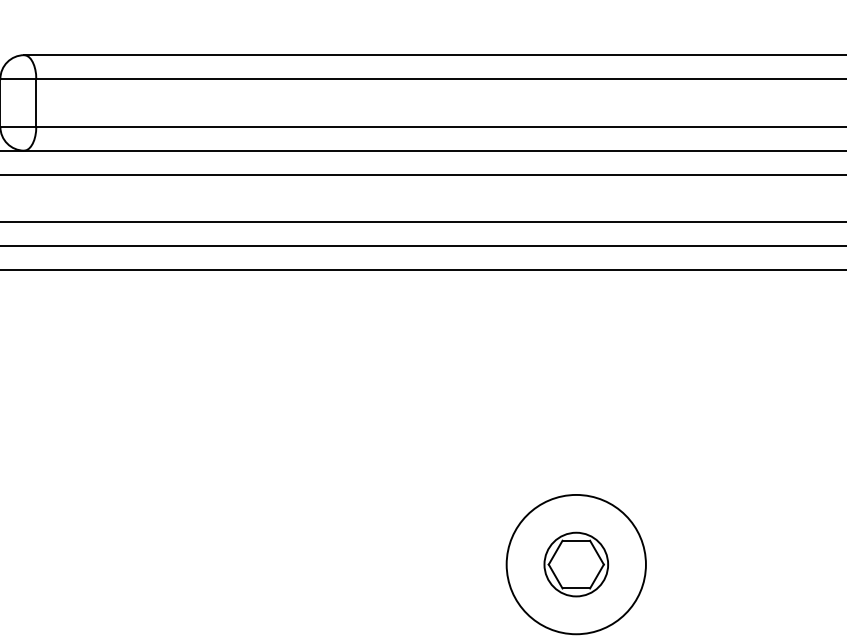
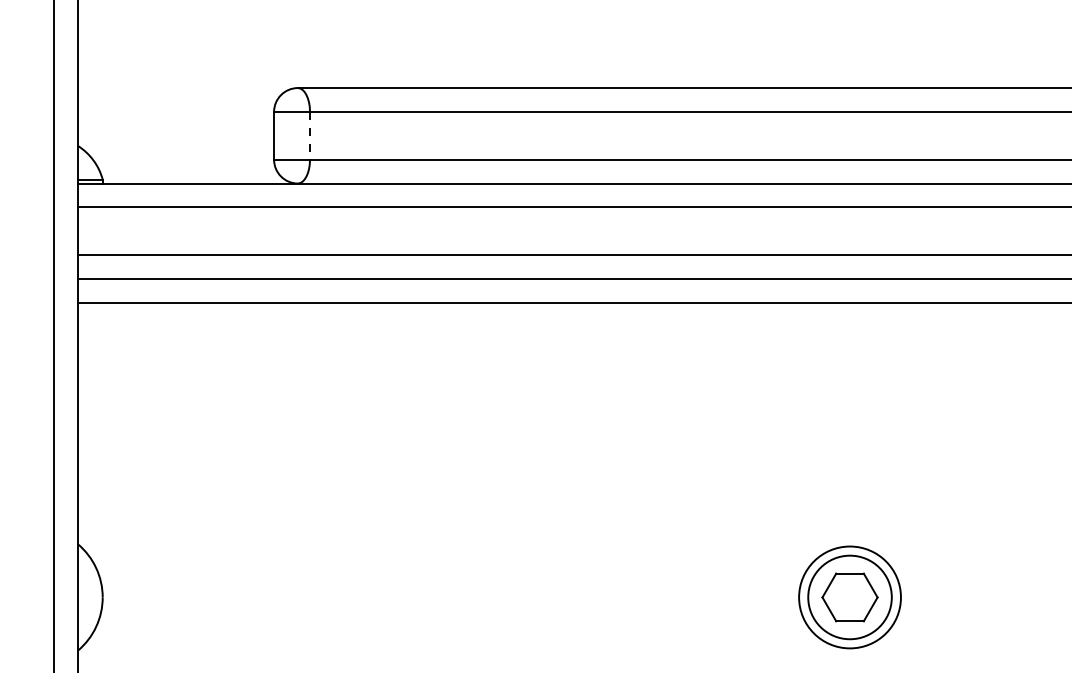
line: (35, 102) -> (309, 135), solid -> dashed
circle: (575, 564) -> (849, 597), size x0.6
circle: (575, 564) -> (849, 597), size x1.6

